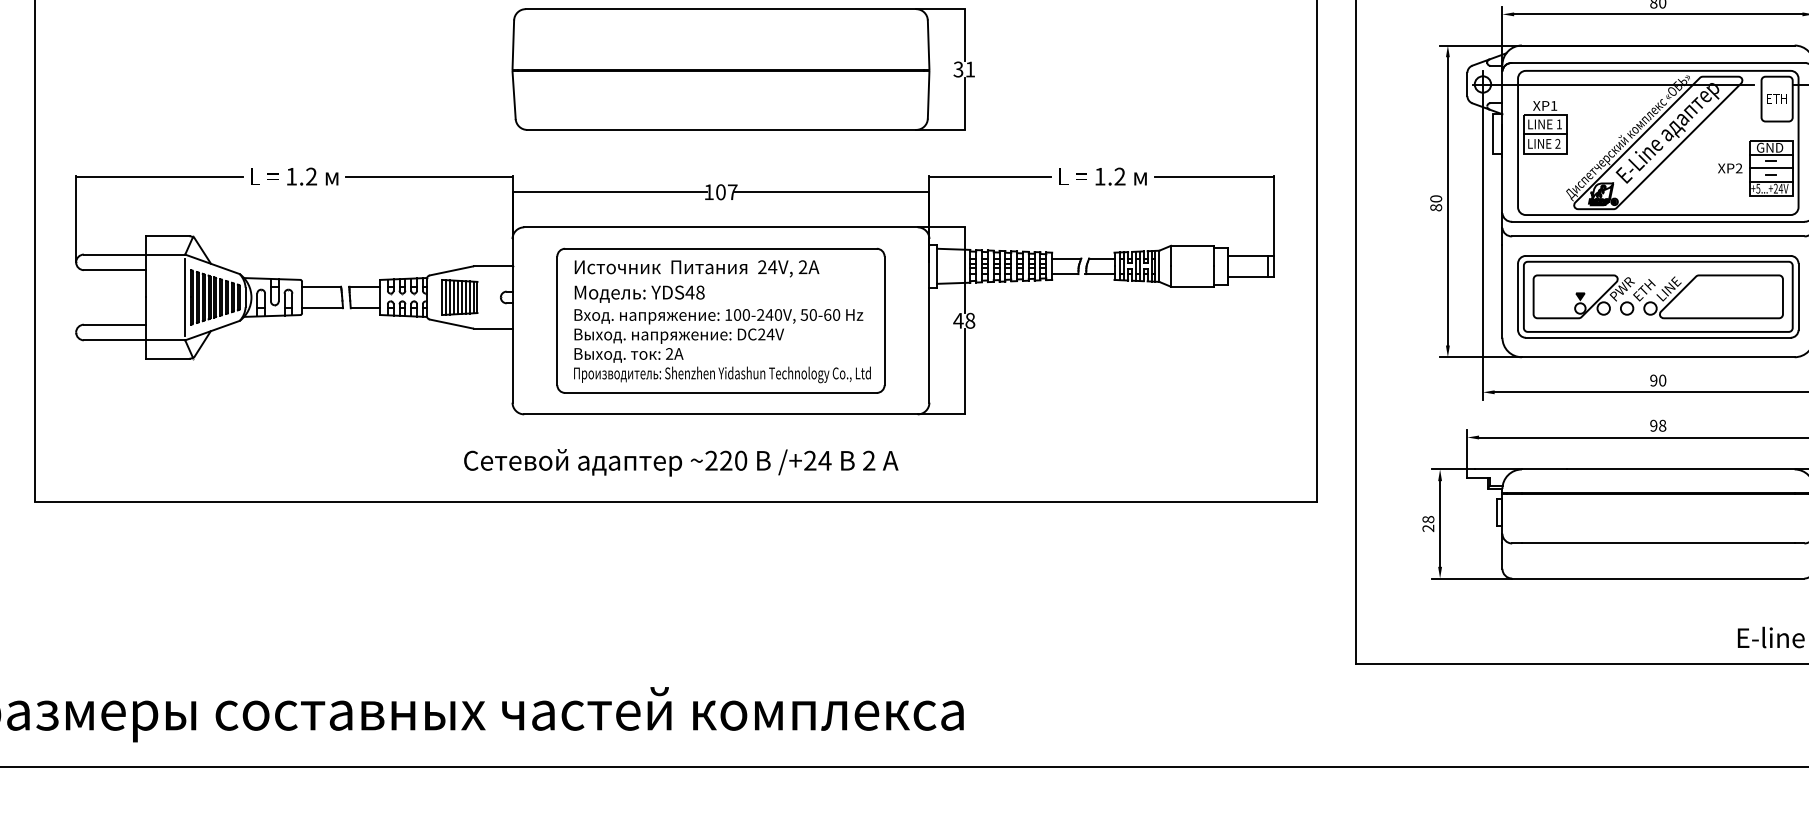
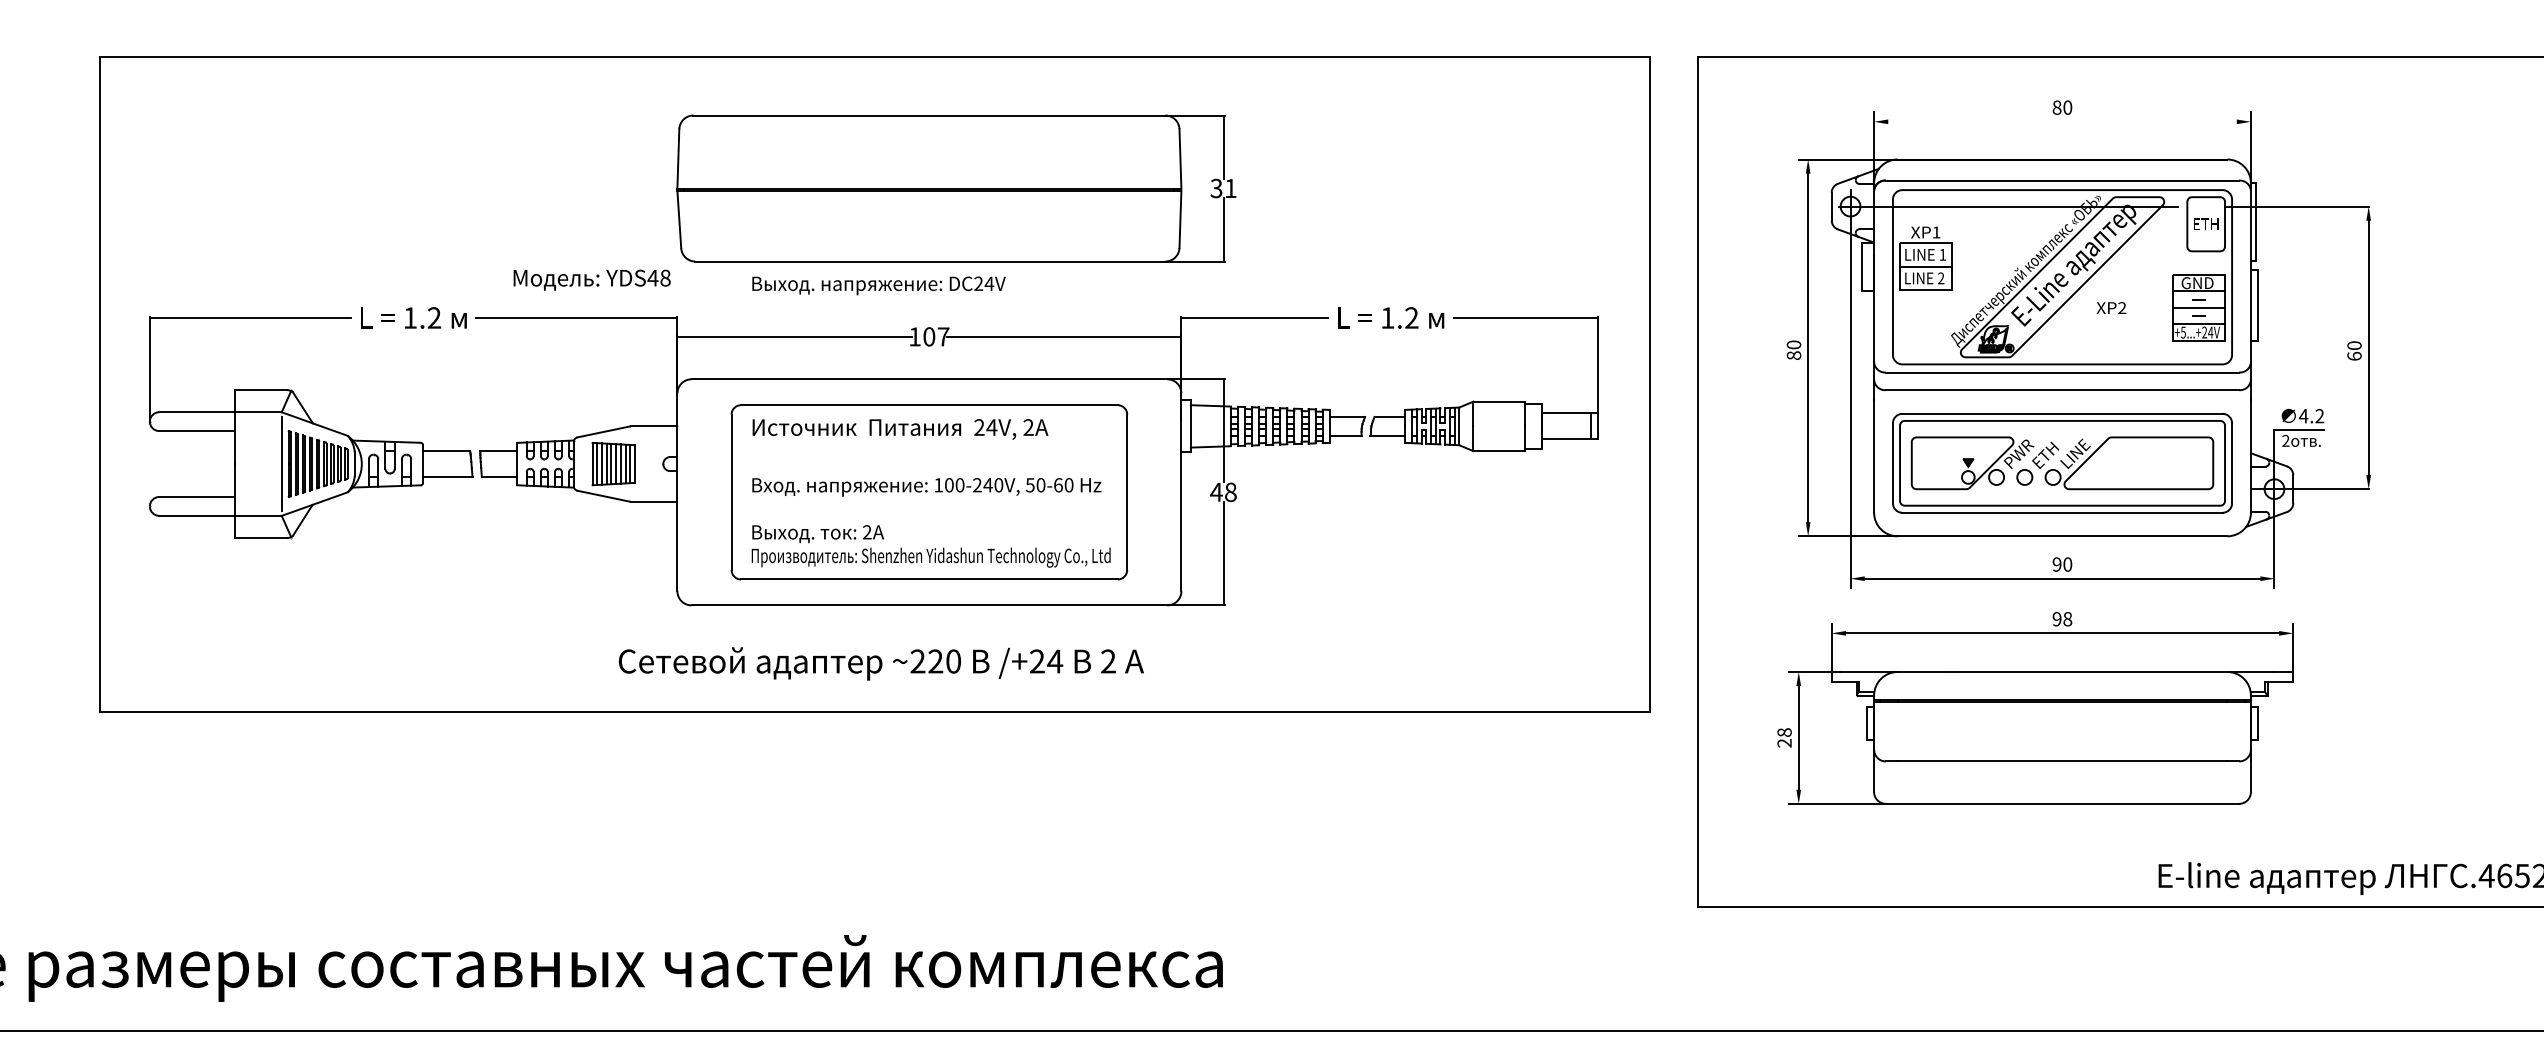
line: (1658, 14) -> (2062, 121), removed
text: (1730, 167) -> (2111, 307), moved
text: (639, 293) -> (591, 279), moved
text: (678, 335) -> (878, 285), moved

